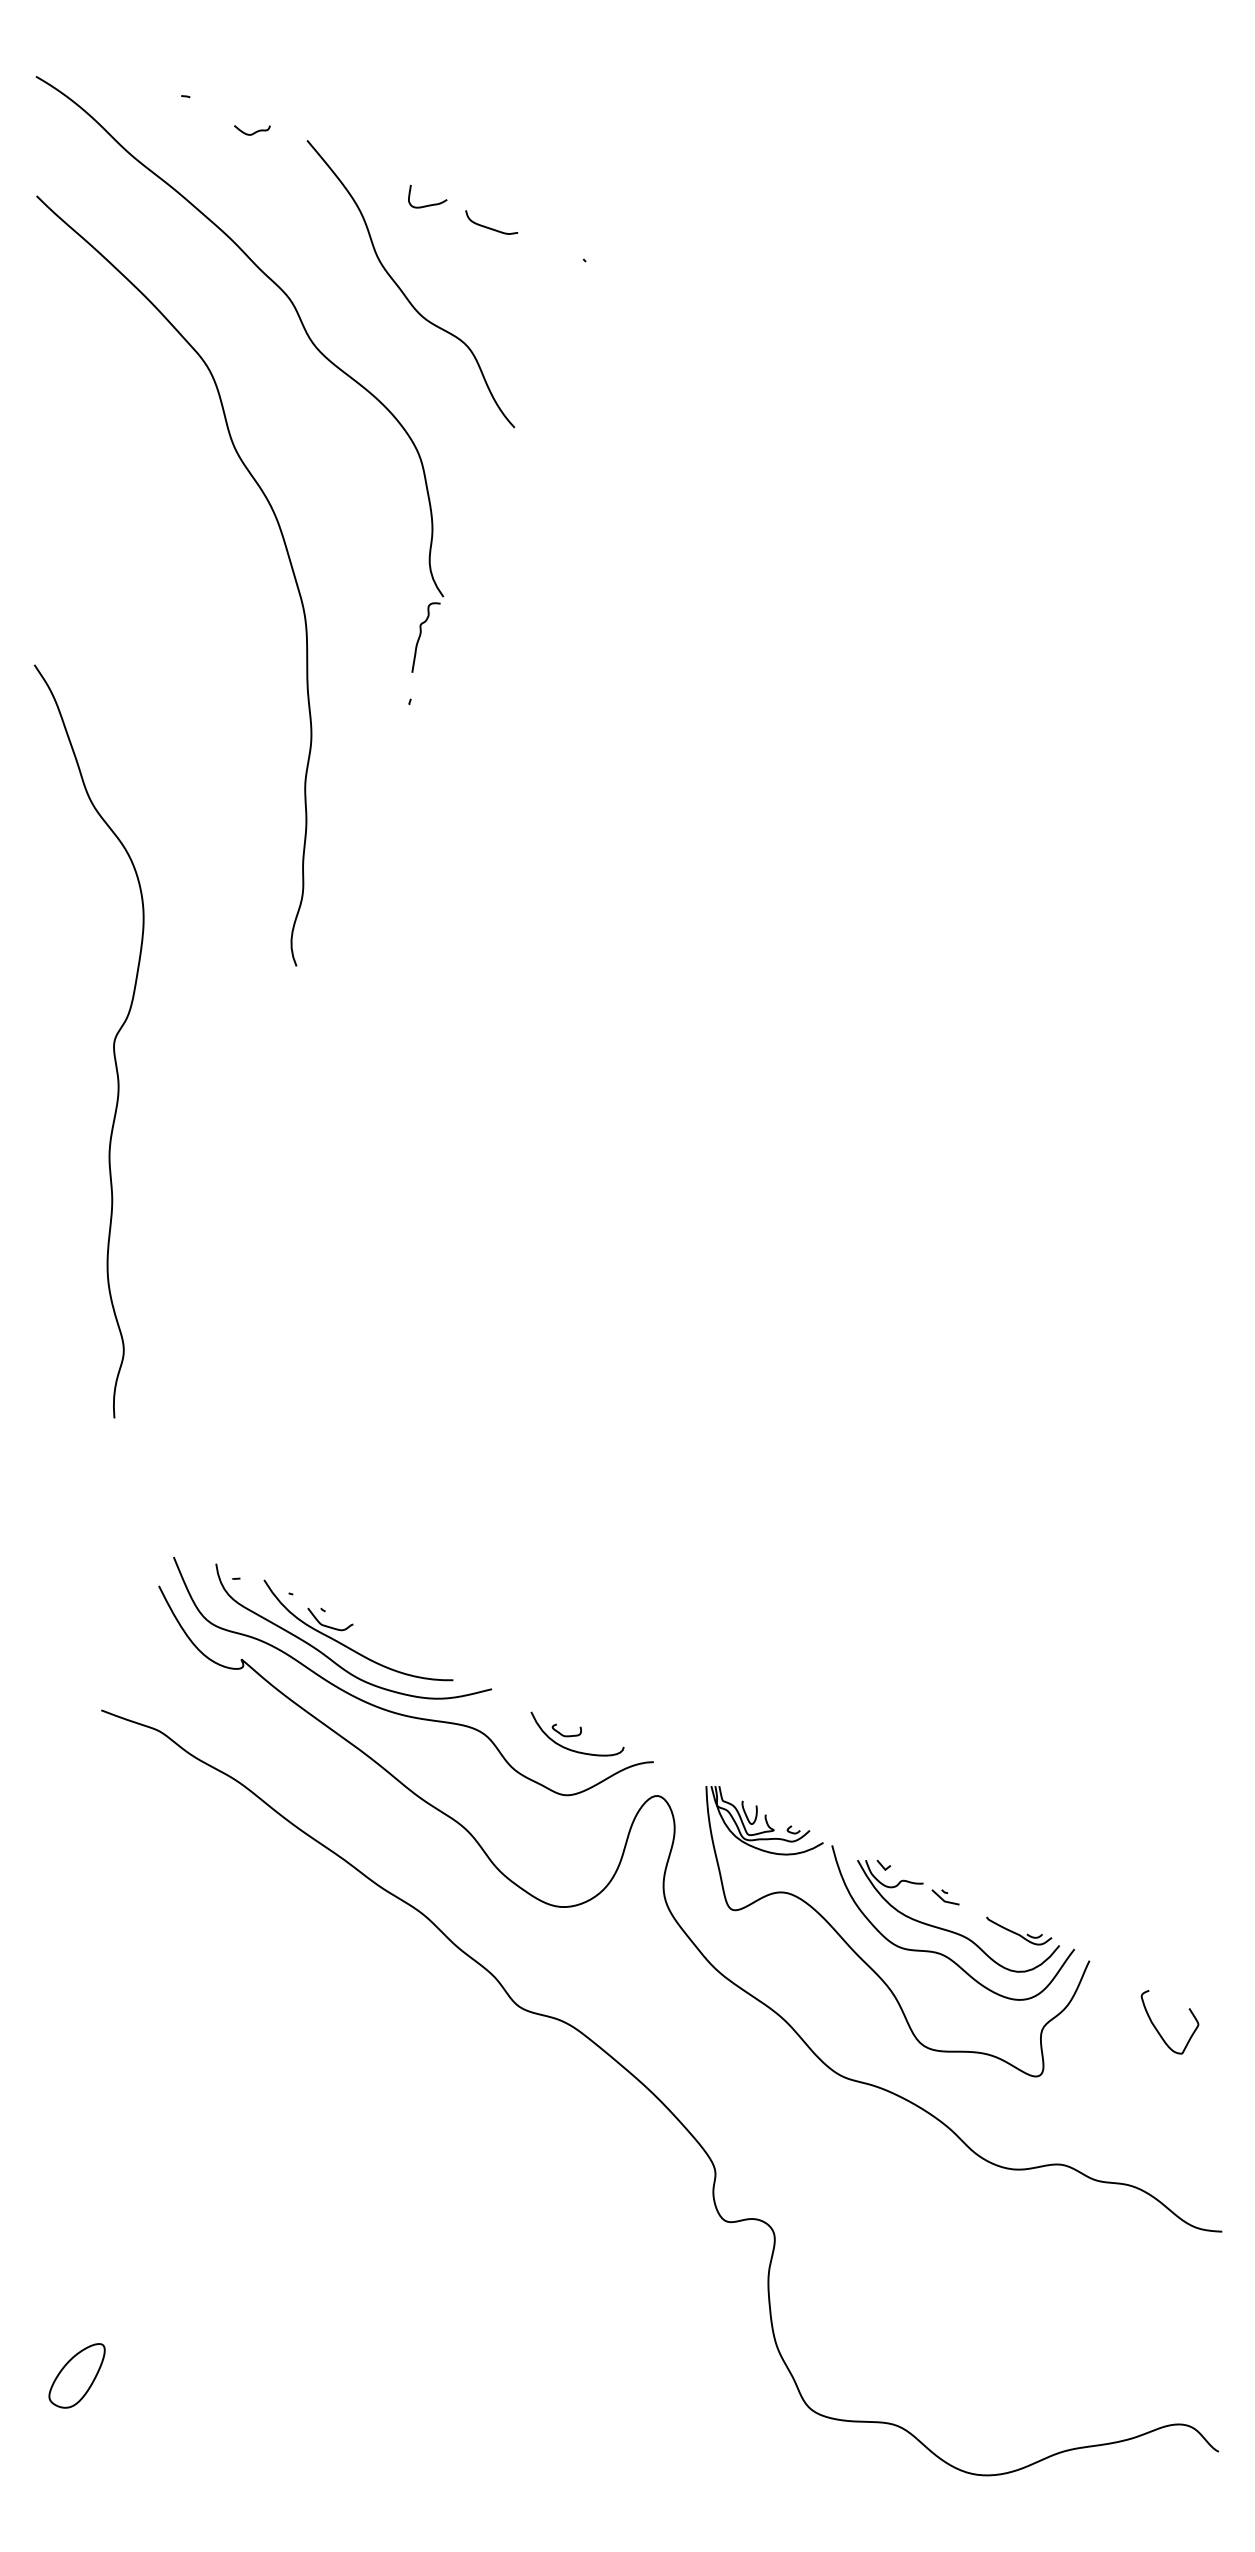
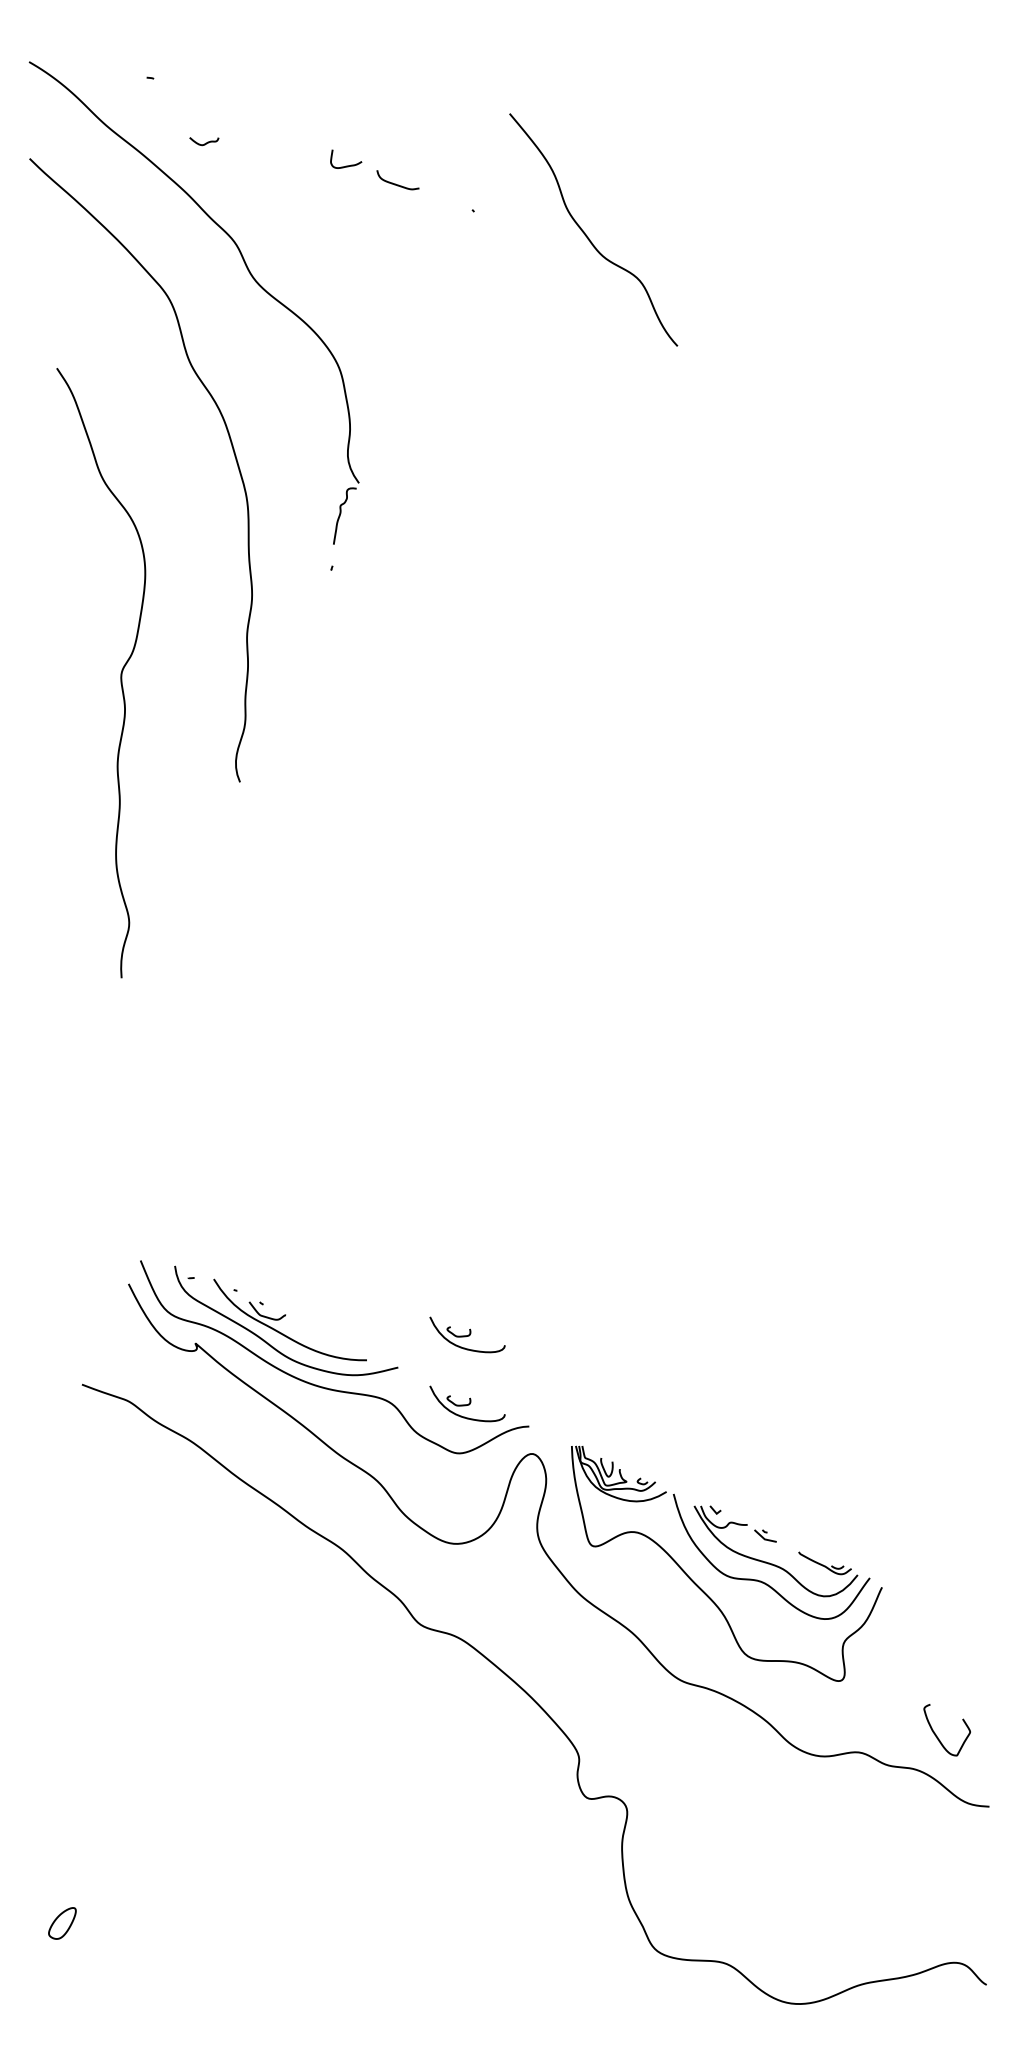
curve: (252, 132) -> (204, 143), moved
curve: (403, 290) -> (587, 235), moved
curve: (113, 1041) -> (120, 673), moved
part: (577, 1648) -> (467, 1334), added
curve: (1159, 2031) -> (938, 1737), moved
part: (77, 2375) -> (62, 1923), size x0.6

